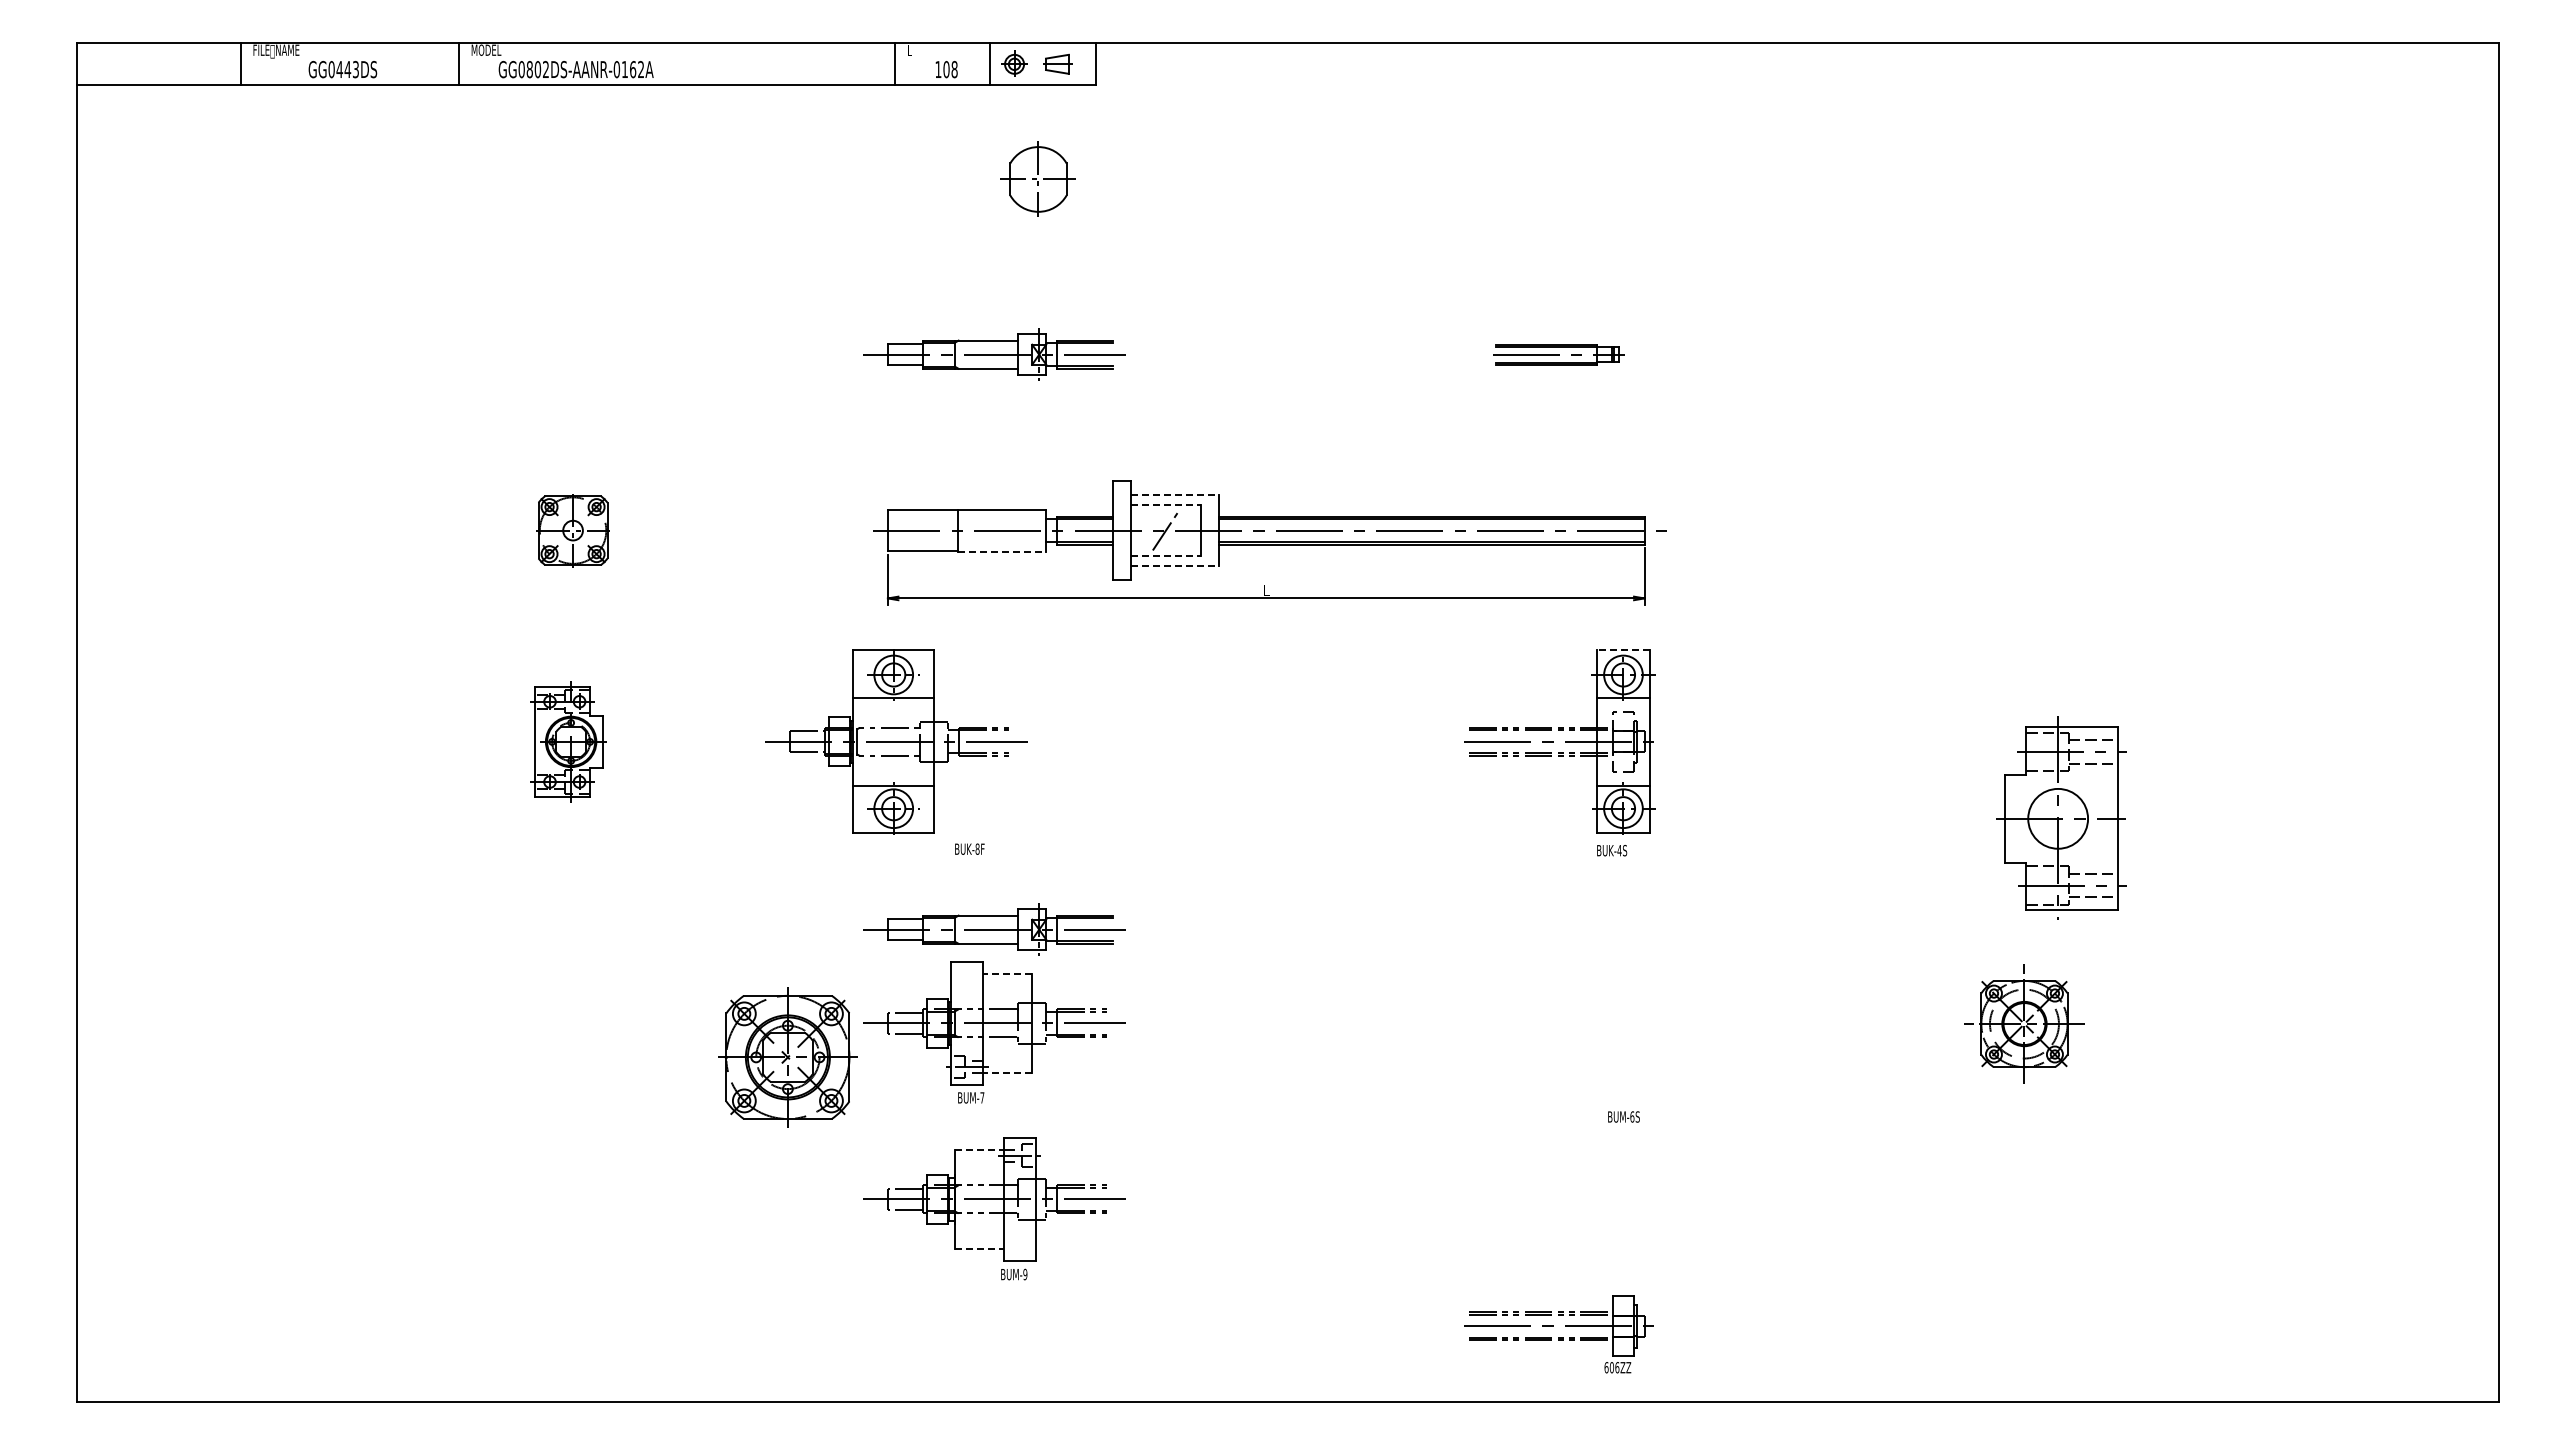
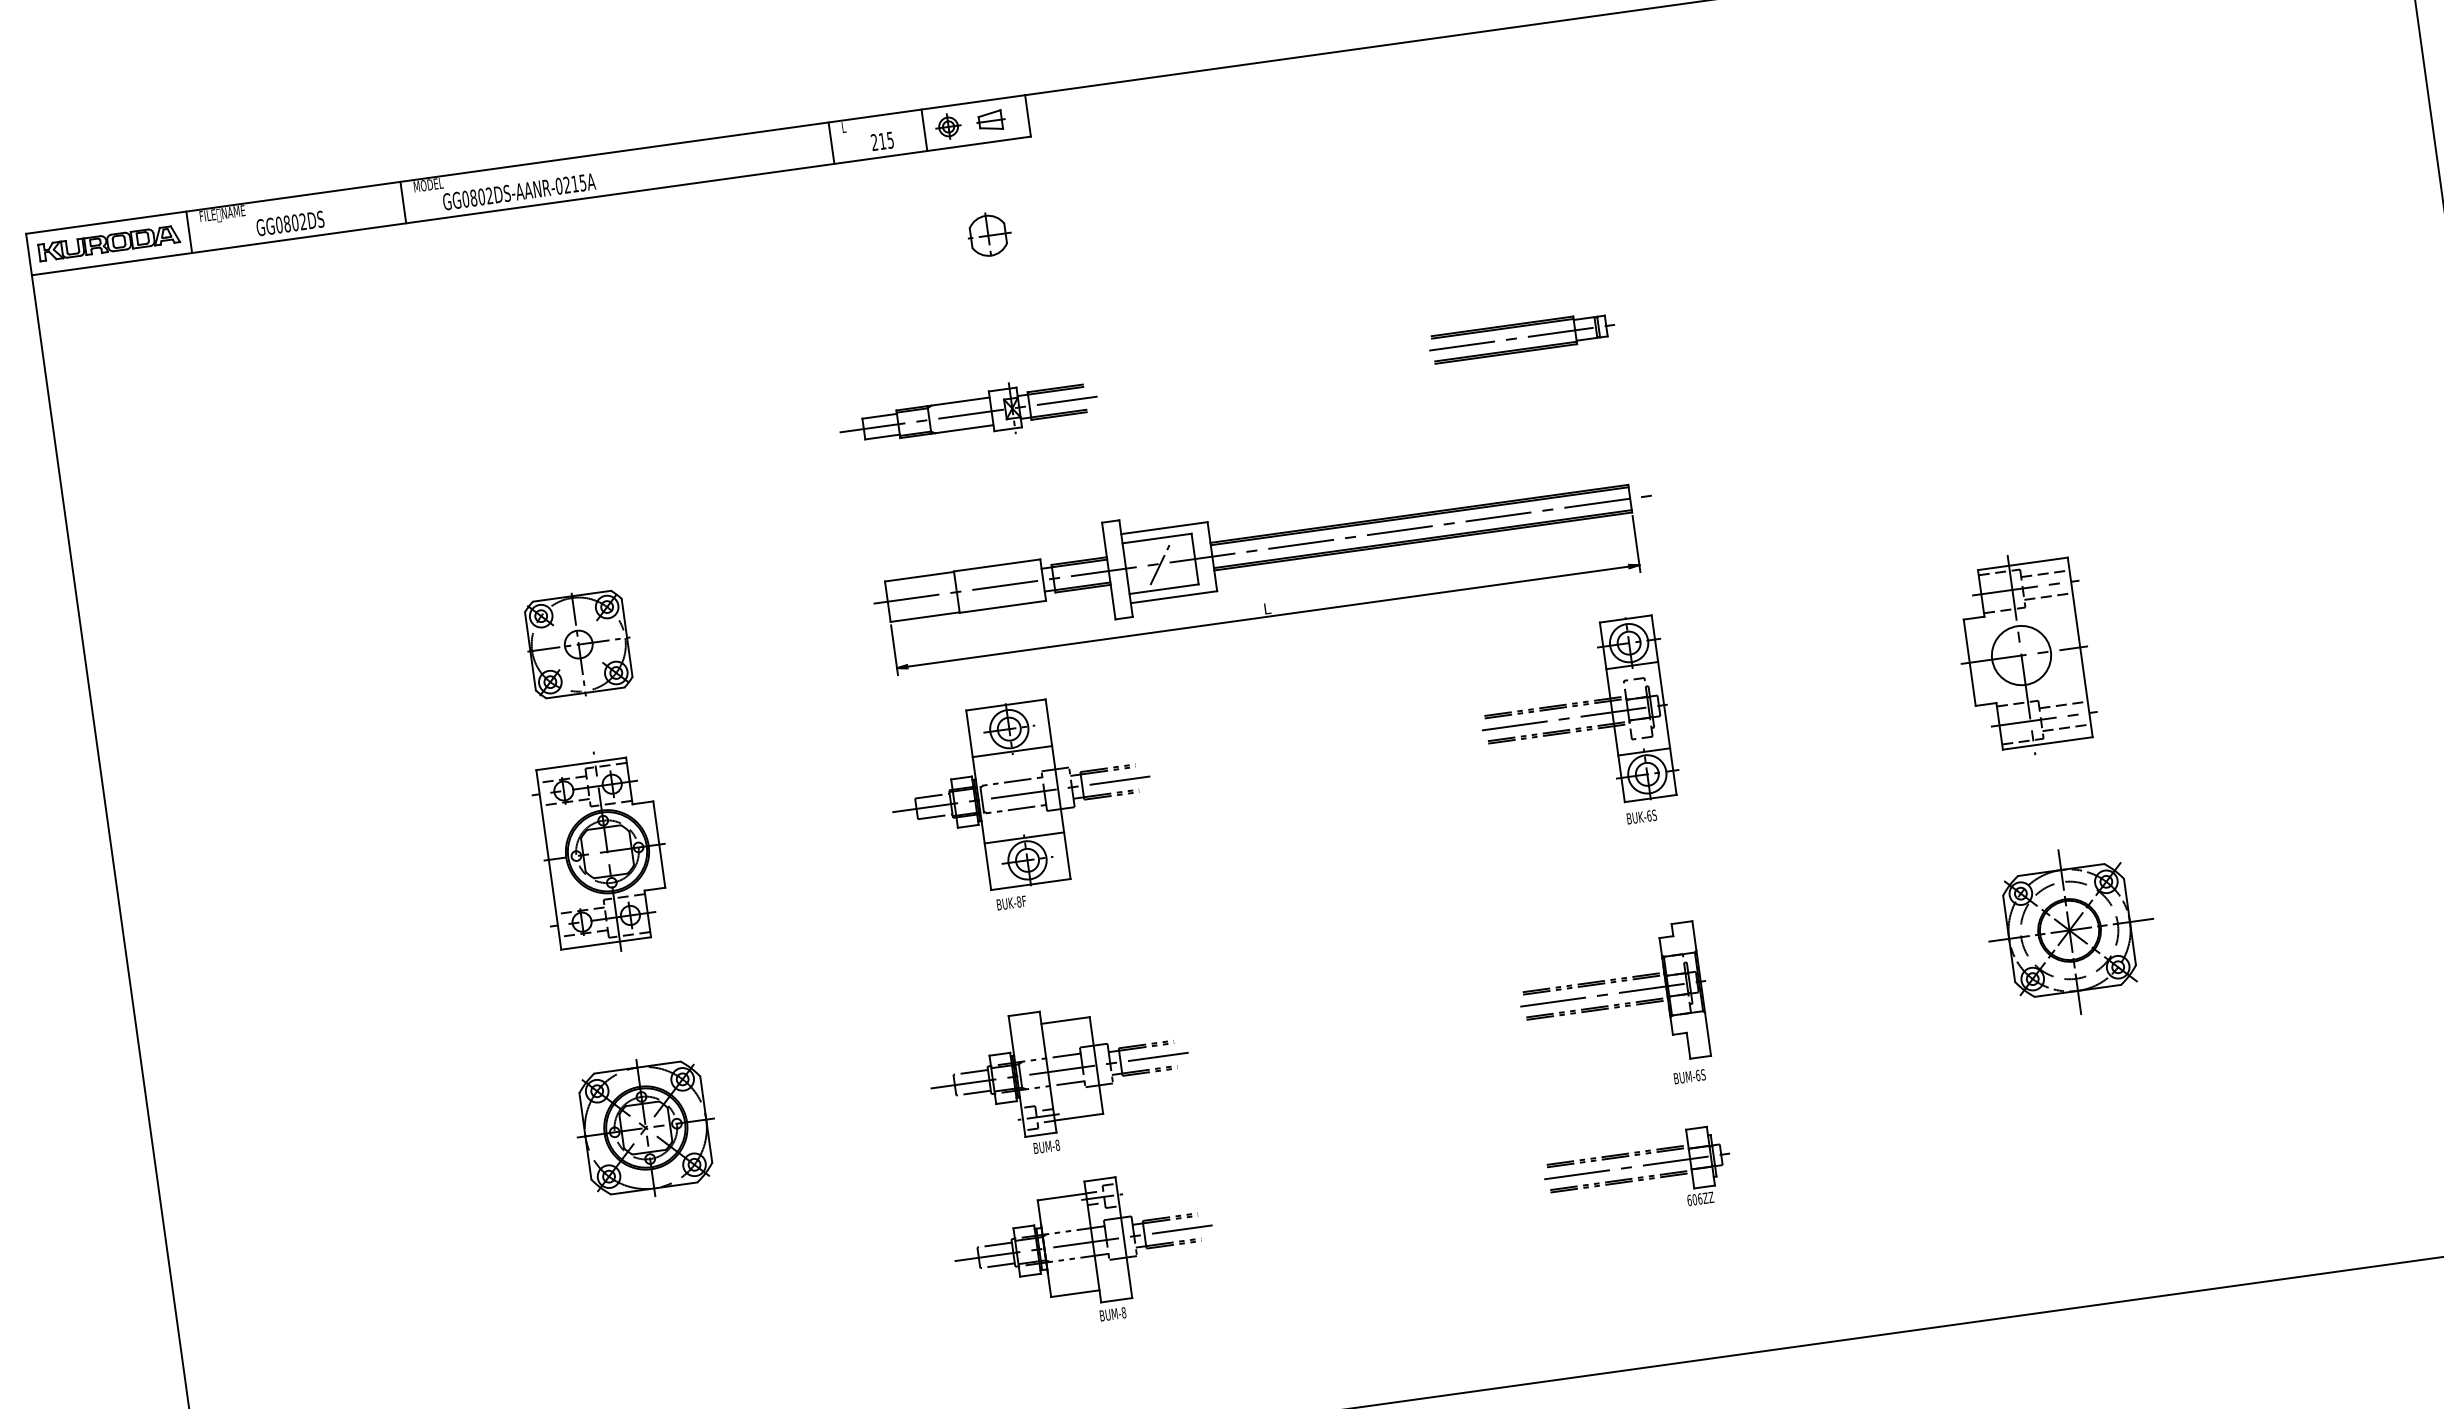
part: (158, 63) -> (108, 242), added
text: (347, 69) -> (294, 222), GG0443DS -> GG0802DS
text: (632, 69) -> (574, 184), GG0802DS-AANR-0162A -> GG0802DS-AANR-0215A
text: (946, 69) -> (882, 141), 108 -> 215
part: (1040, 177) -> (989, 234), size x0.62
part: (1558, 354) -> (1521, 337), size x1.43
line: (1174, 495) -> (1164, 528), dashed -> solid
line: (1166, 504) -> (1157, 538), dashed -> solid
part: (573, 530) -> (579, 644), size x1.43
line: (1002, 551) -> (1003, 606), dashed -> solid
line: (1166, 556) -> (1164, 589), dashed -> solid
line: (1174, 565) -> (1173, 596), dashed -> solid
line: (1622, 650) -> (1624, 619), dashed -> solid
part: (568, 741) -> (603, 852), size x1.67
part: (896, 741) -> (1021, 794), moved
part: (2061, 817) -> (2024, 653), moved
text: (1619, 850) -> (1649, 815), BUK-4S -> BUK-6S
part: (994, 929) -> (1046, 978), removed
line: (1007, 974) -> (1065, 1020), dashed -> solid
part: (2025, 1025) -> (2071, 932), size x1.43
part: (1558, 1030) -> (1613, 1000), added
part: (787, 1057) -> (645, 1128), moved
line: (1007, 1072) -> (1078, 1117), dashed -> solid
text: (982, 1097) -> (1057, 1144), BUM-7 -> BUM-8
line: (979, 1150) -> (1062, 1197), dashed -> solid
line: (979, 1248) -> (1075, 1293), dashed -> solid
text: (1025, 1274) -> (1124, 1312), BUM-9 -> BUM-8
part: (1558, 1334) -> (1637, 1174), moved

